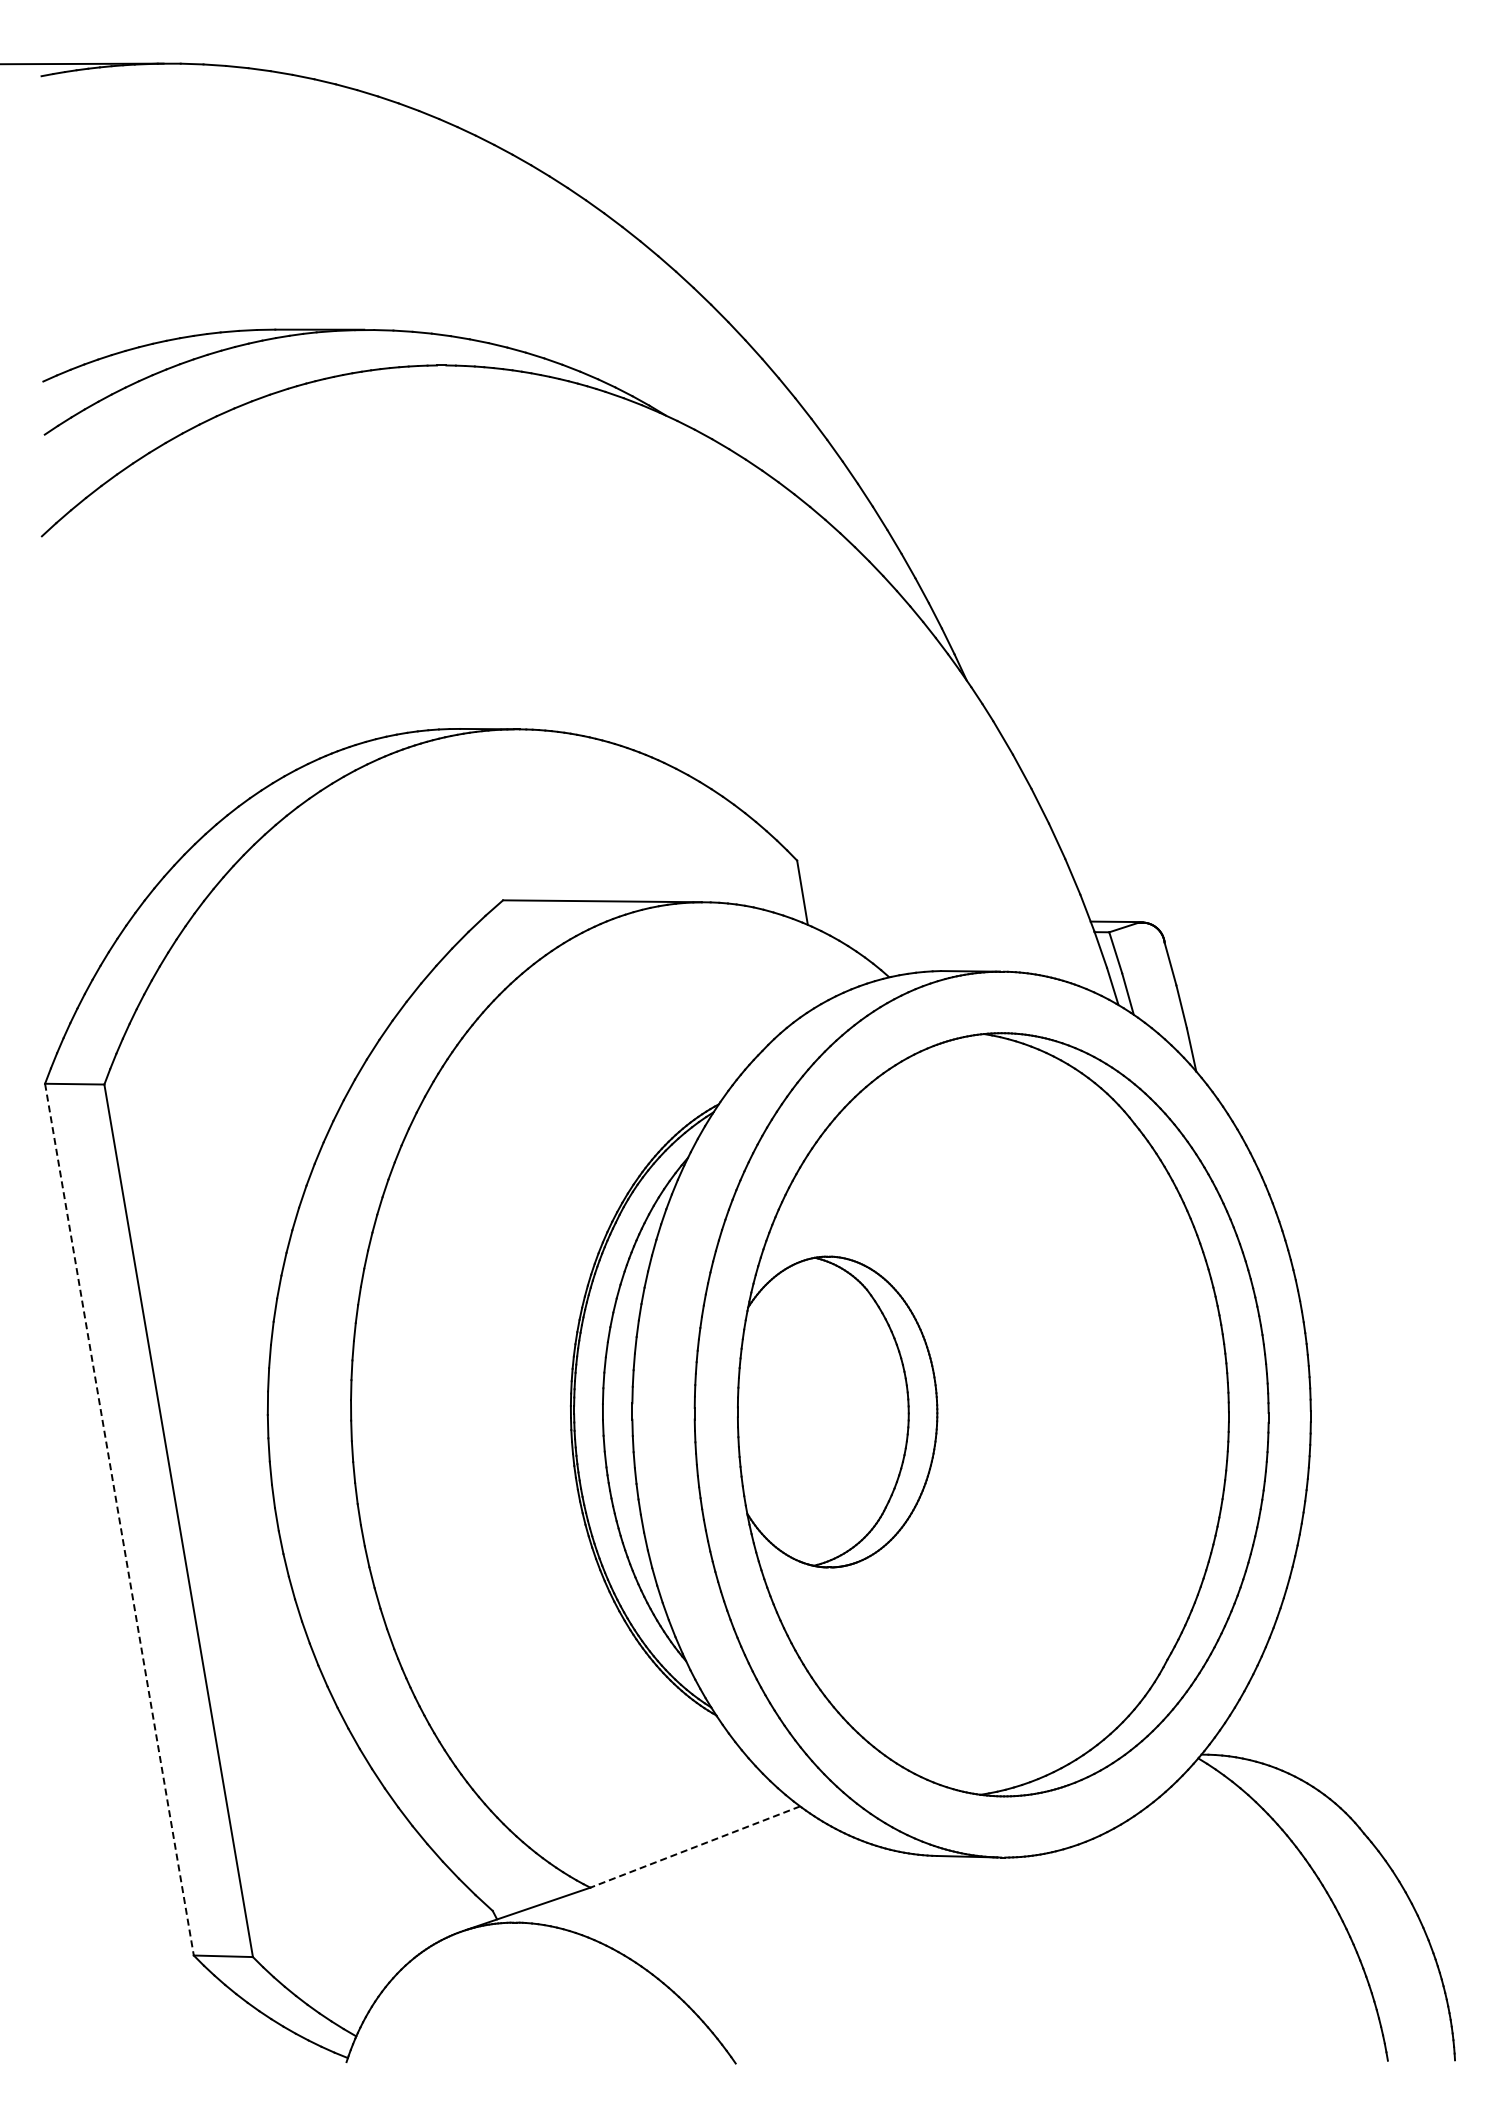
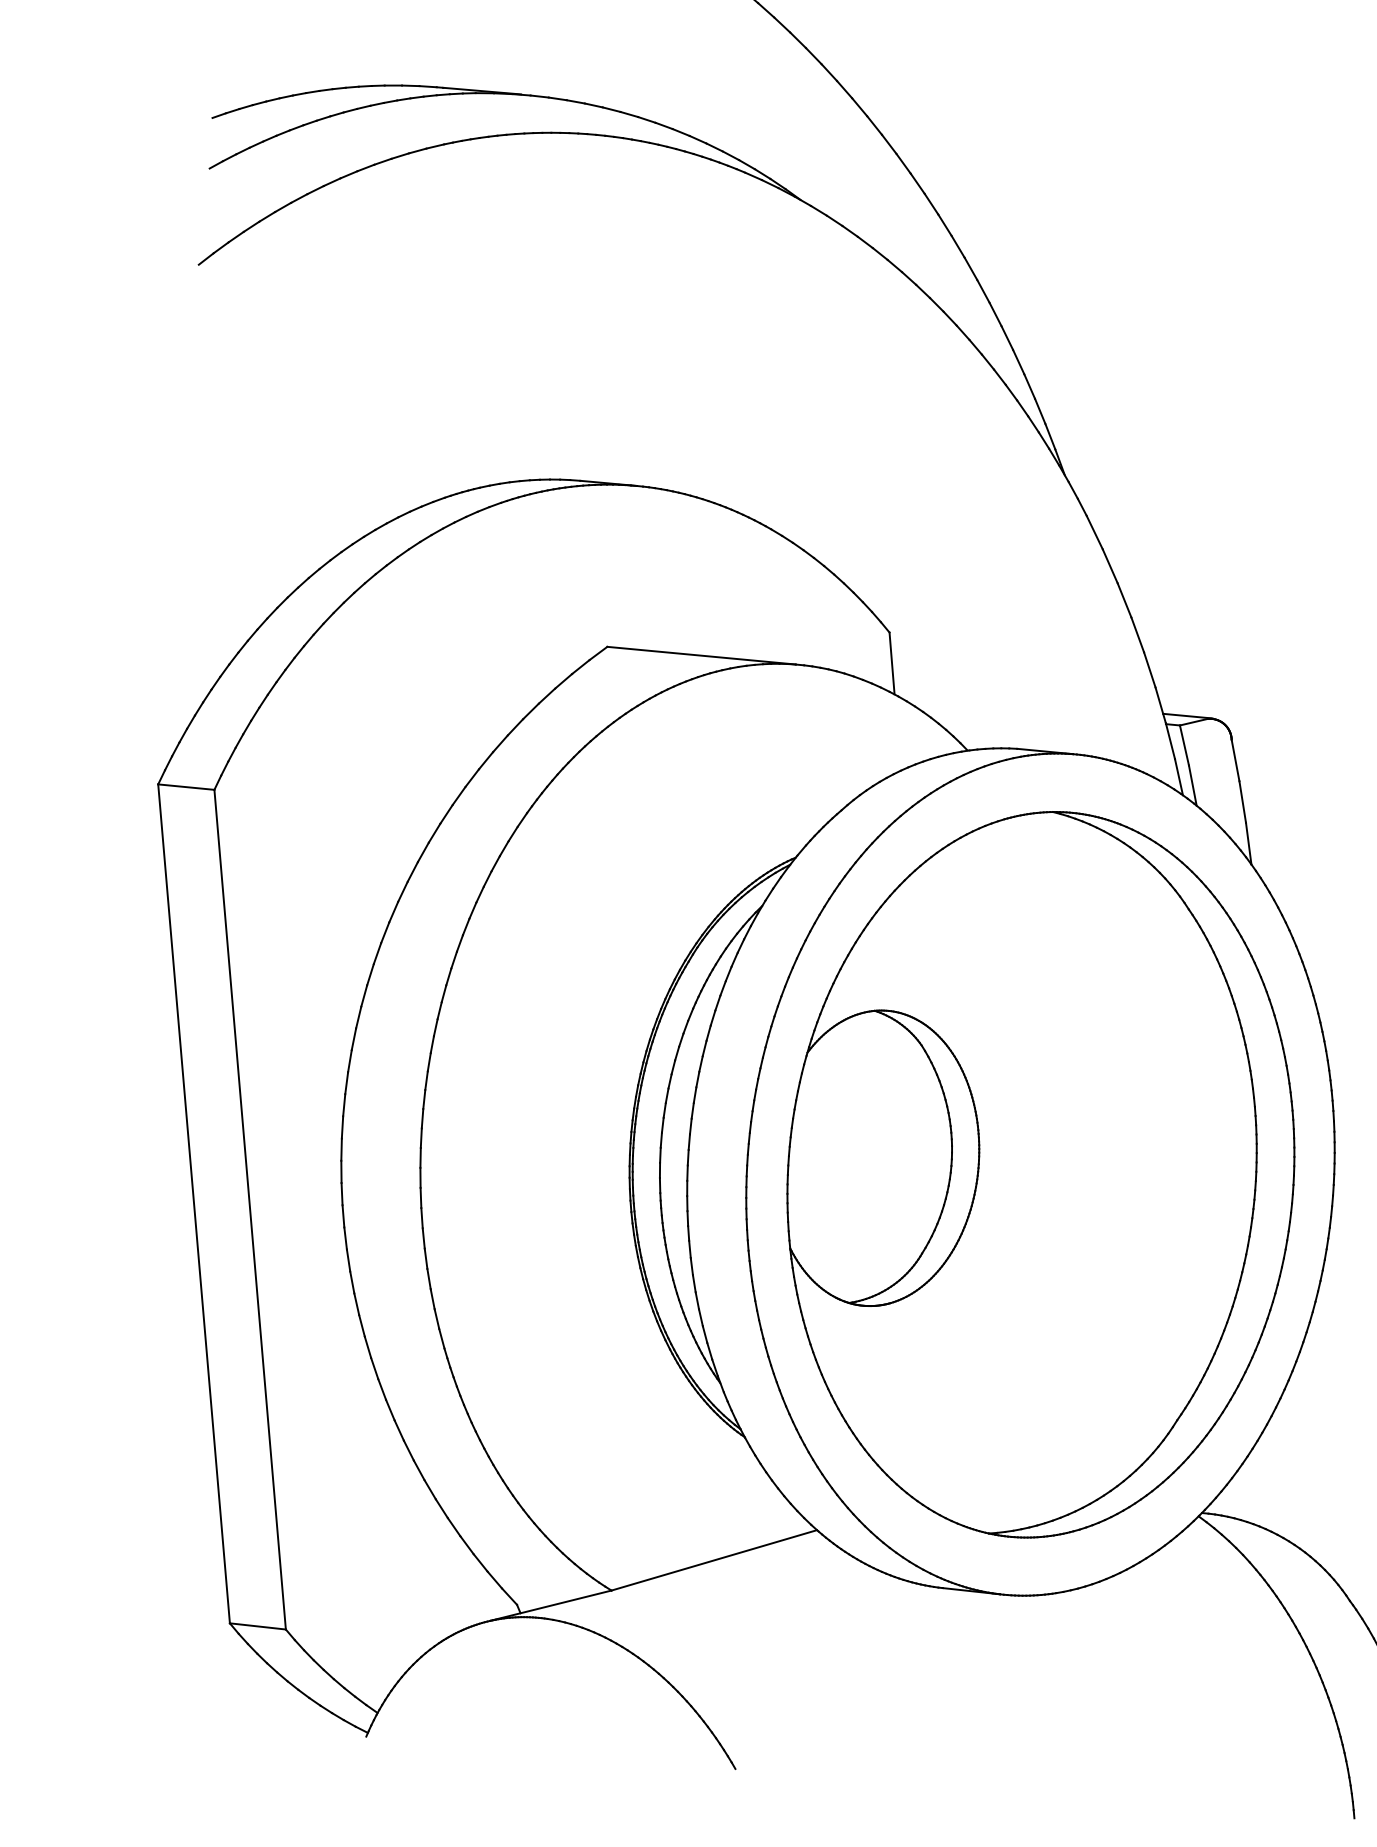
line: (119, 1520) -> (194, 1204), dashed -> solid
line: (694, 1847) -> (713, 1560), dashed -> solid

